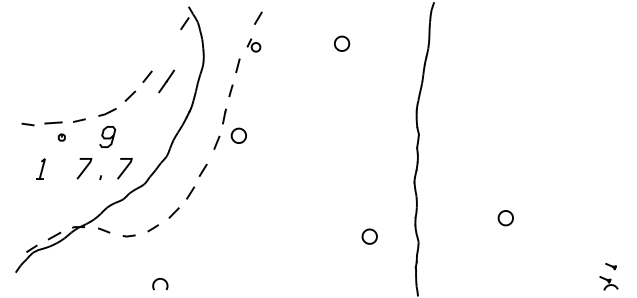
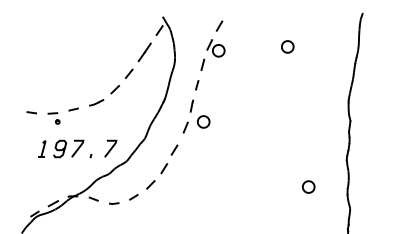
part: (253, 45) -> (215, 48), size x1.67
line: (166, 81) -> (144, 52), moved
part: (54, 131) -> (53, 118), size x0.71
curve: (107, 137) -> (59, 149), moved
part: (369, 236) -> (308, 186), moved

